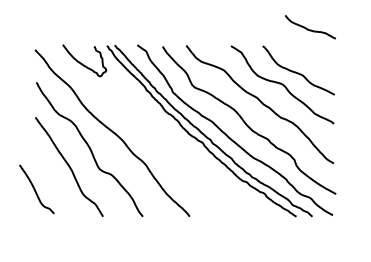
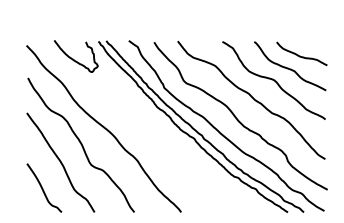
curve: (310, 29) -> (302, 56), moved
curve: (35, 189) -> (43, 188), moved

